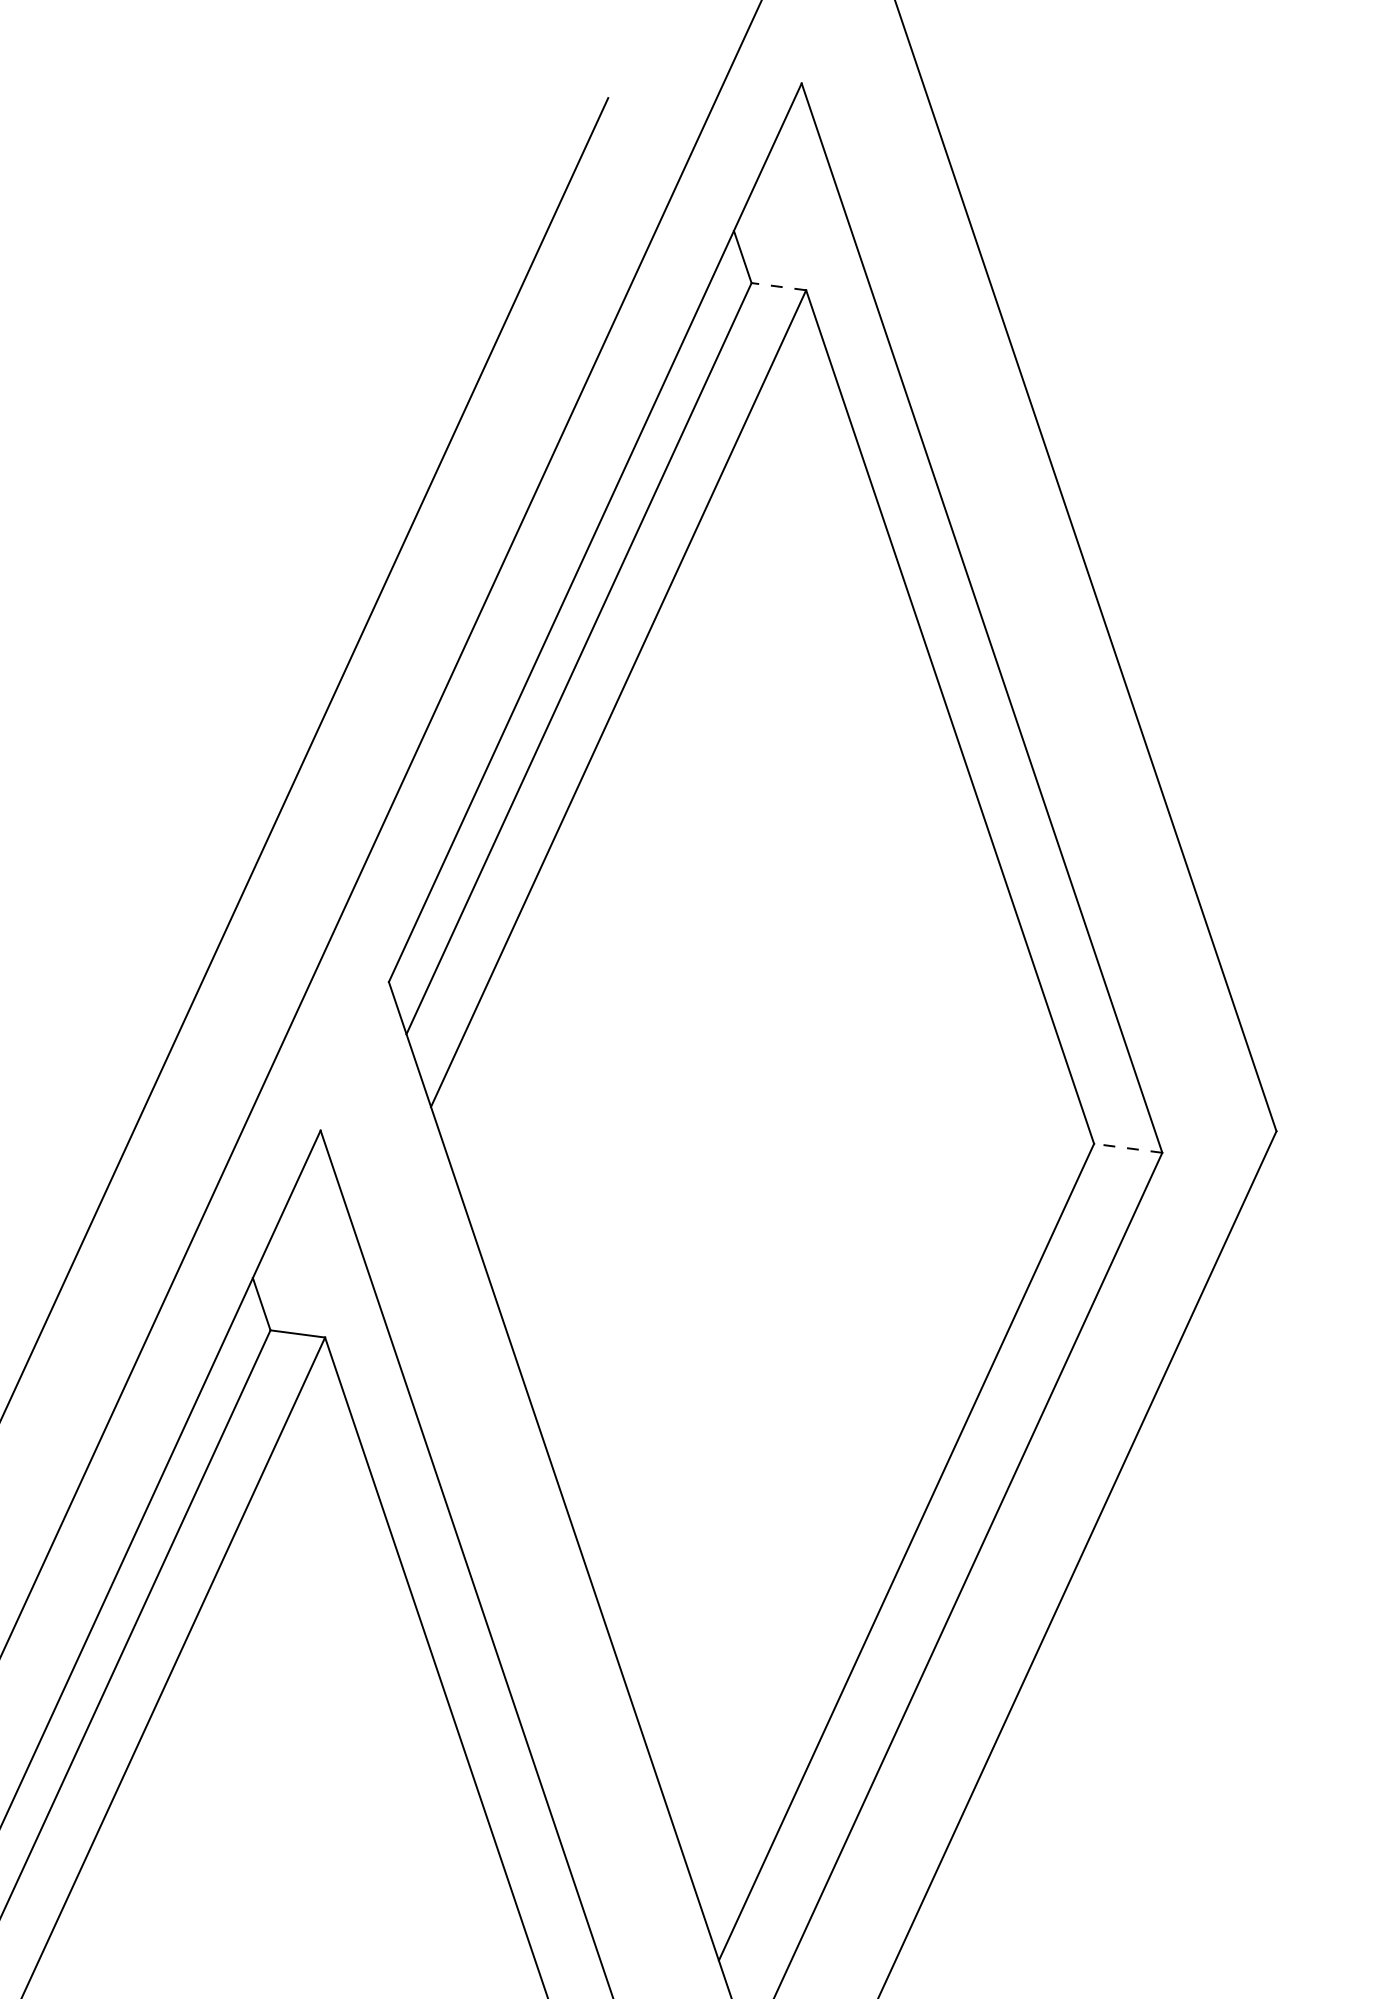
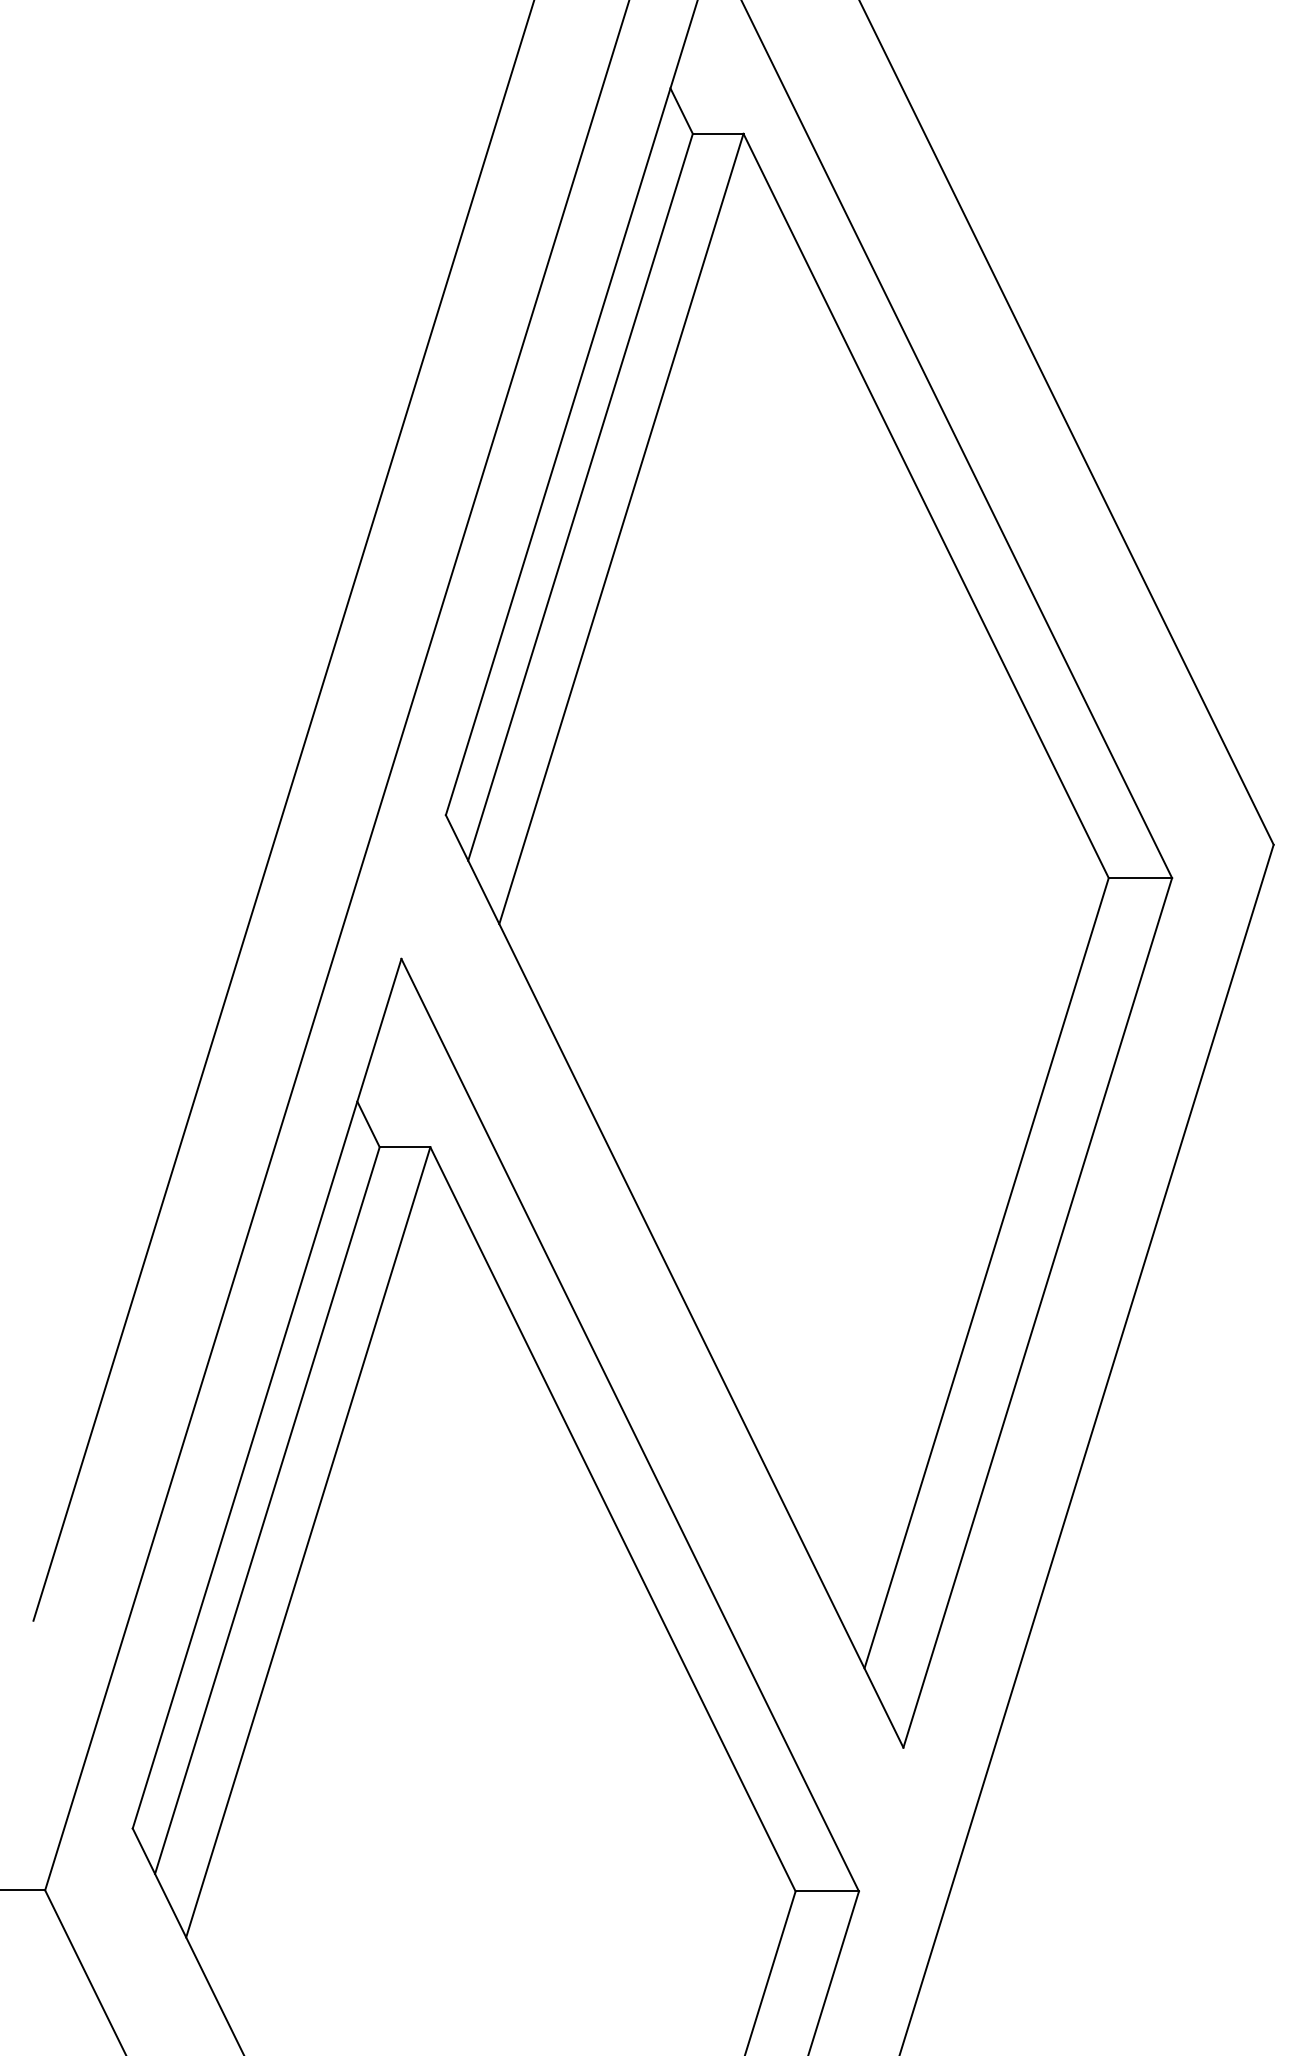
line: (778, 286) -> (717, 133), dashed -> solid
line: (1128, 1148) -> (1140, 878), dashed -> solid

